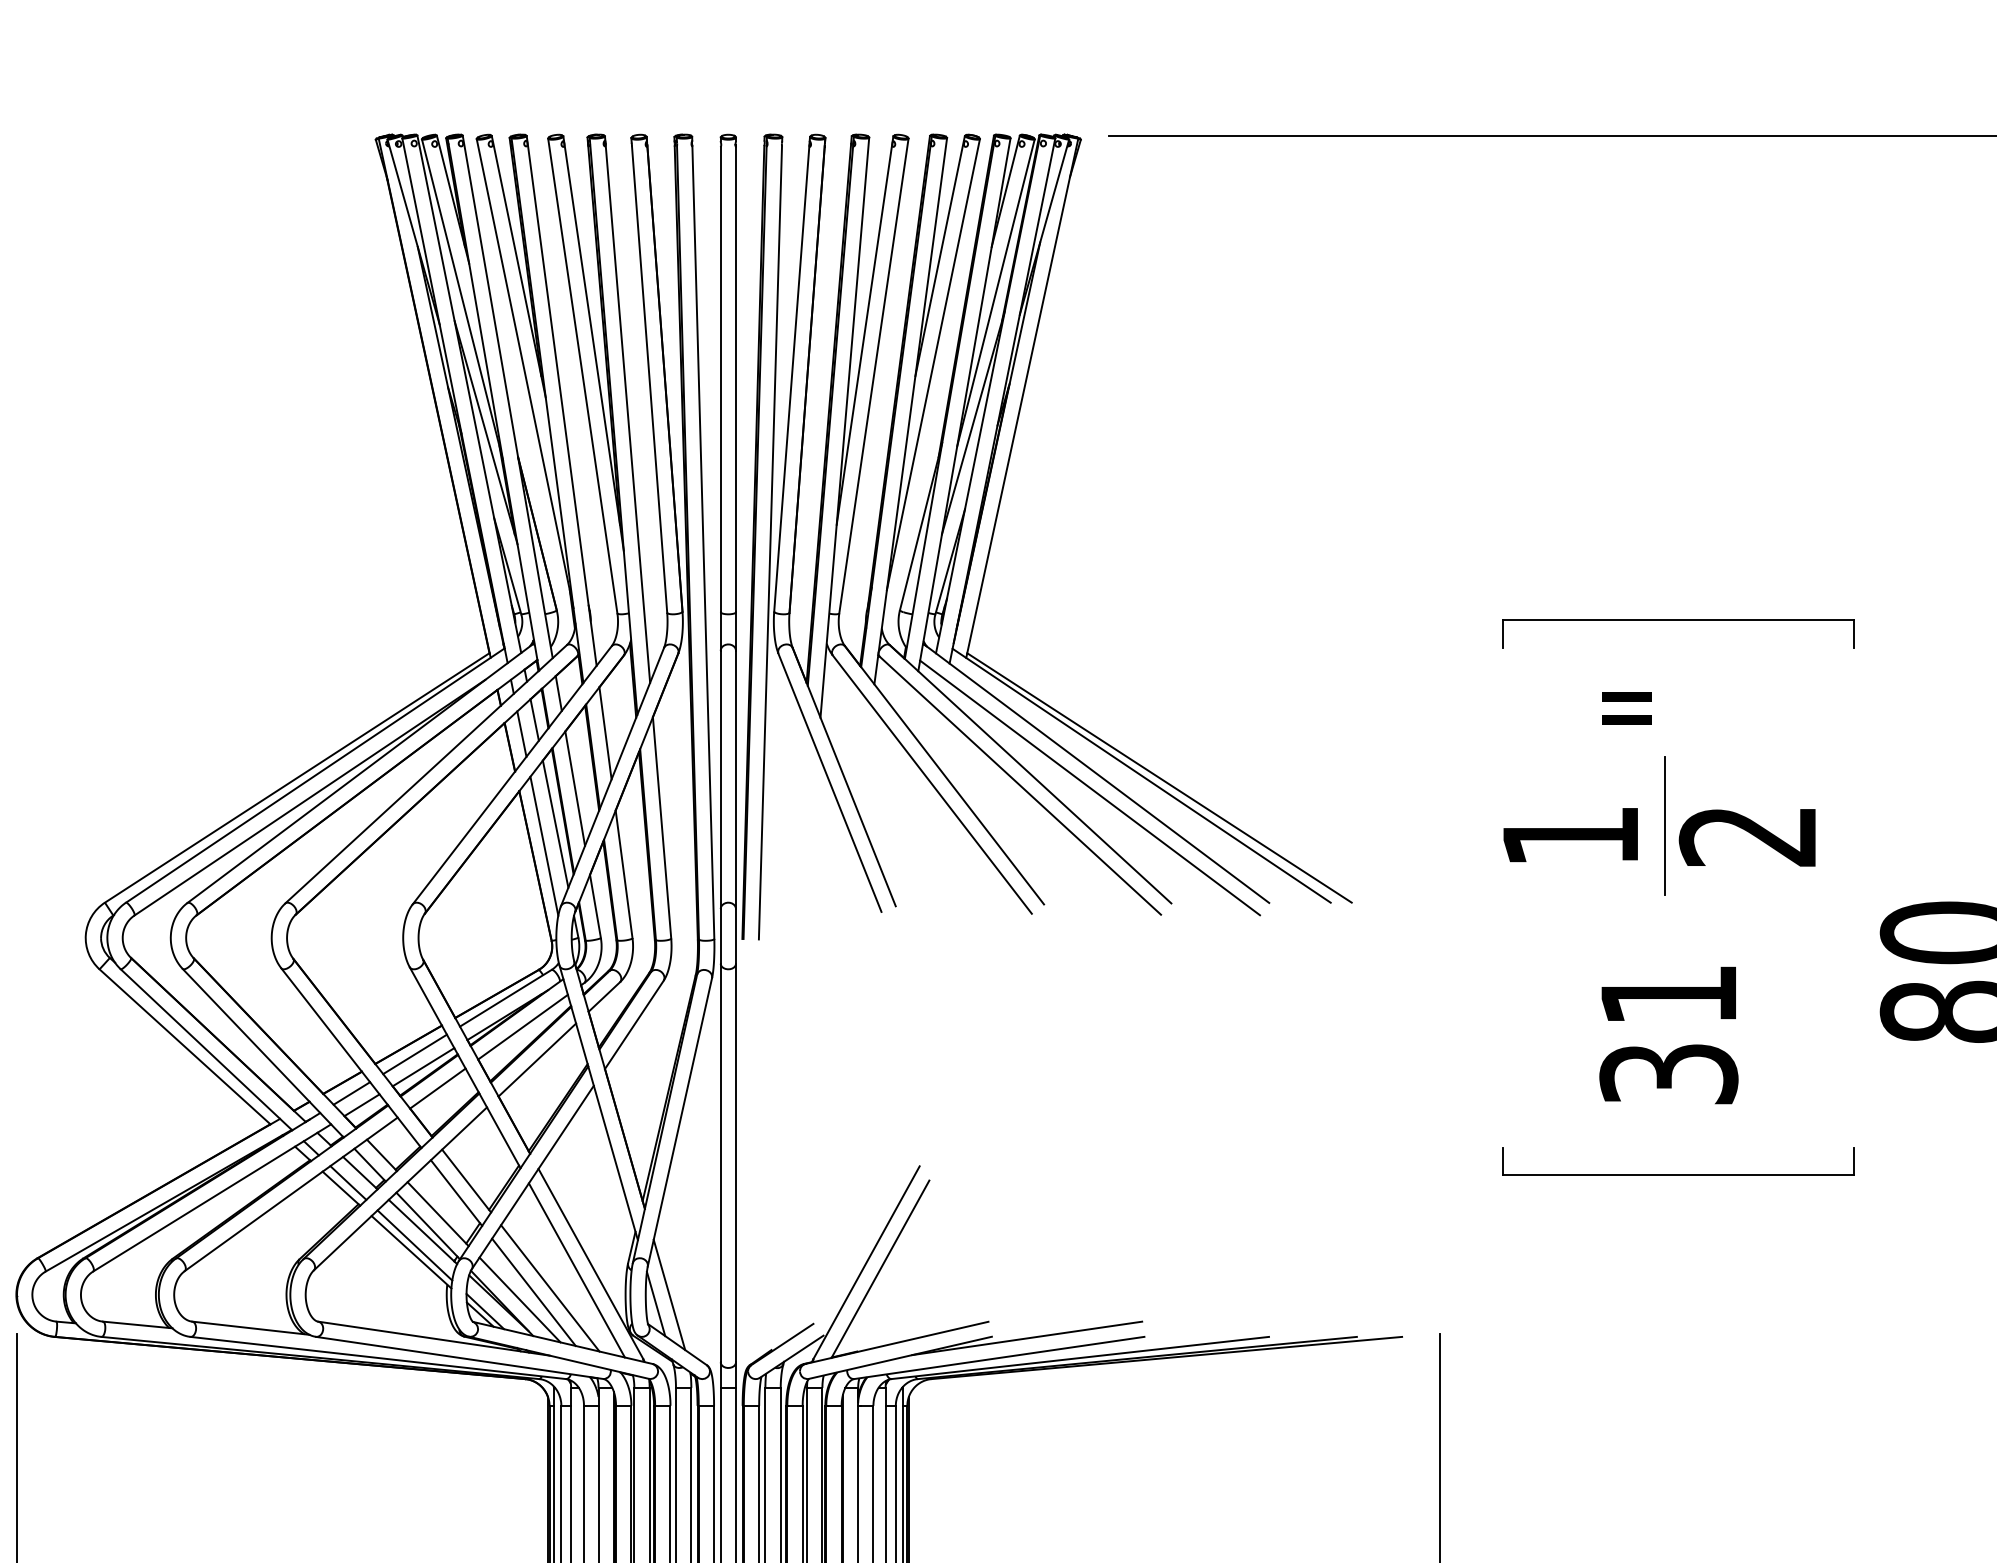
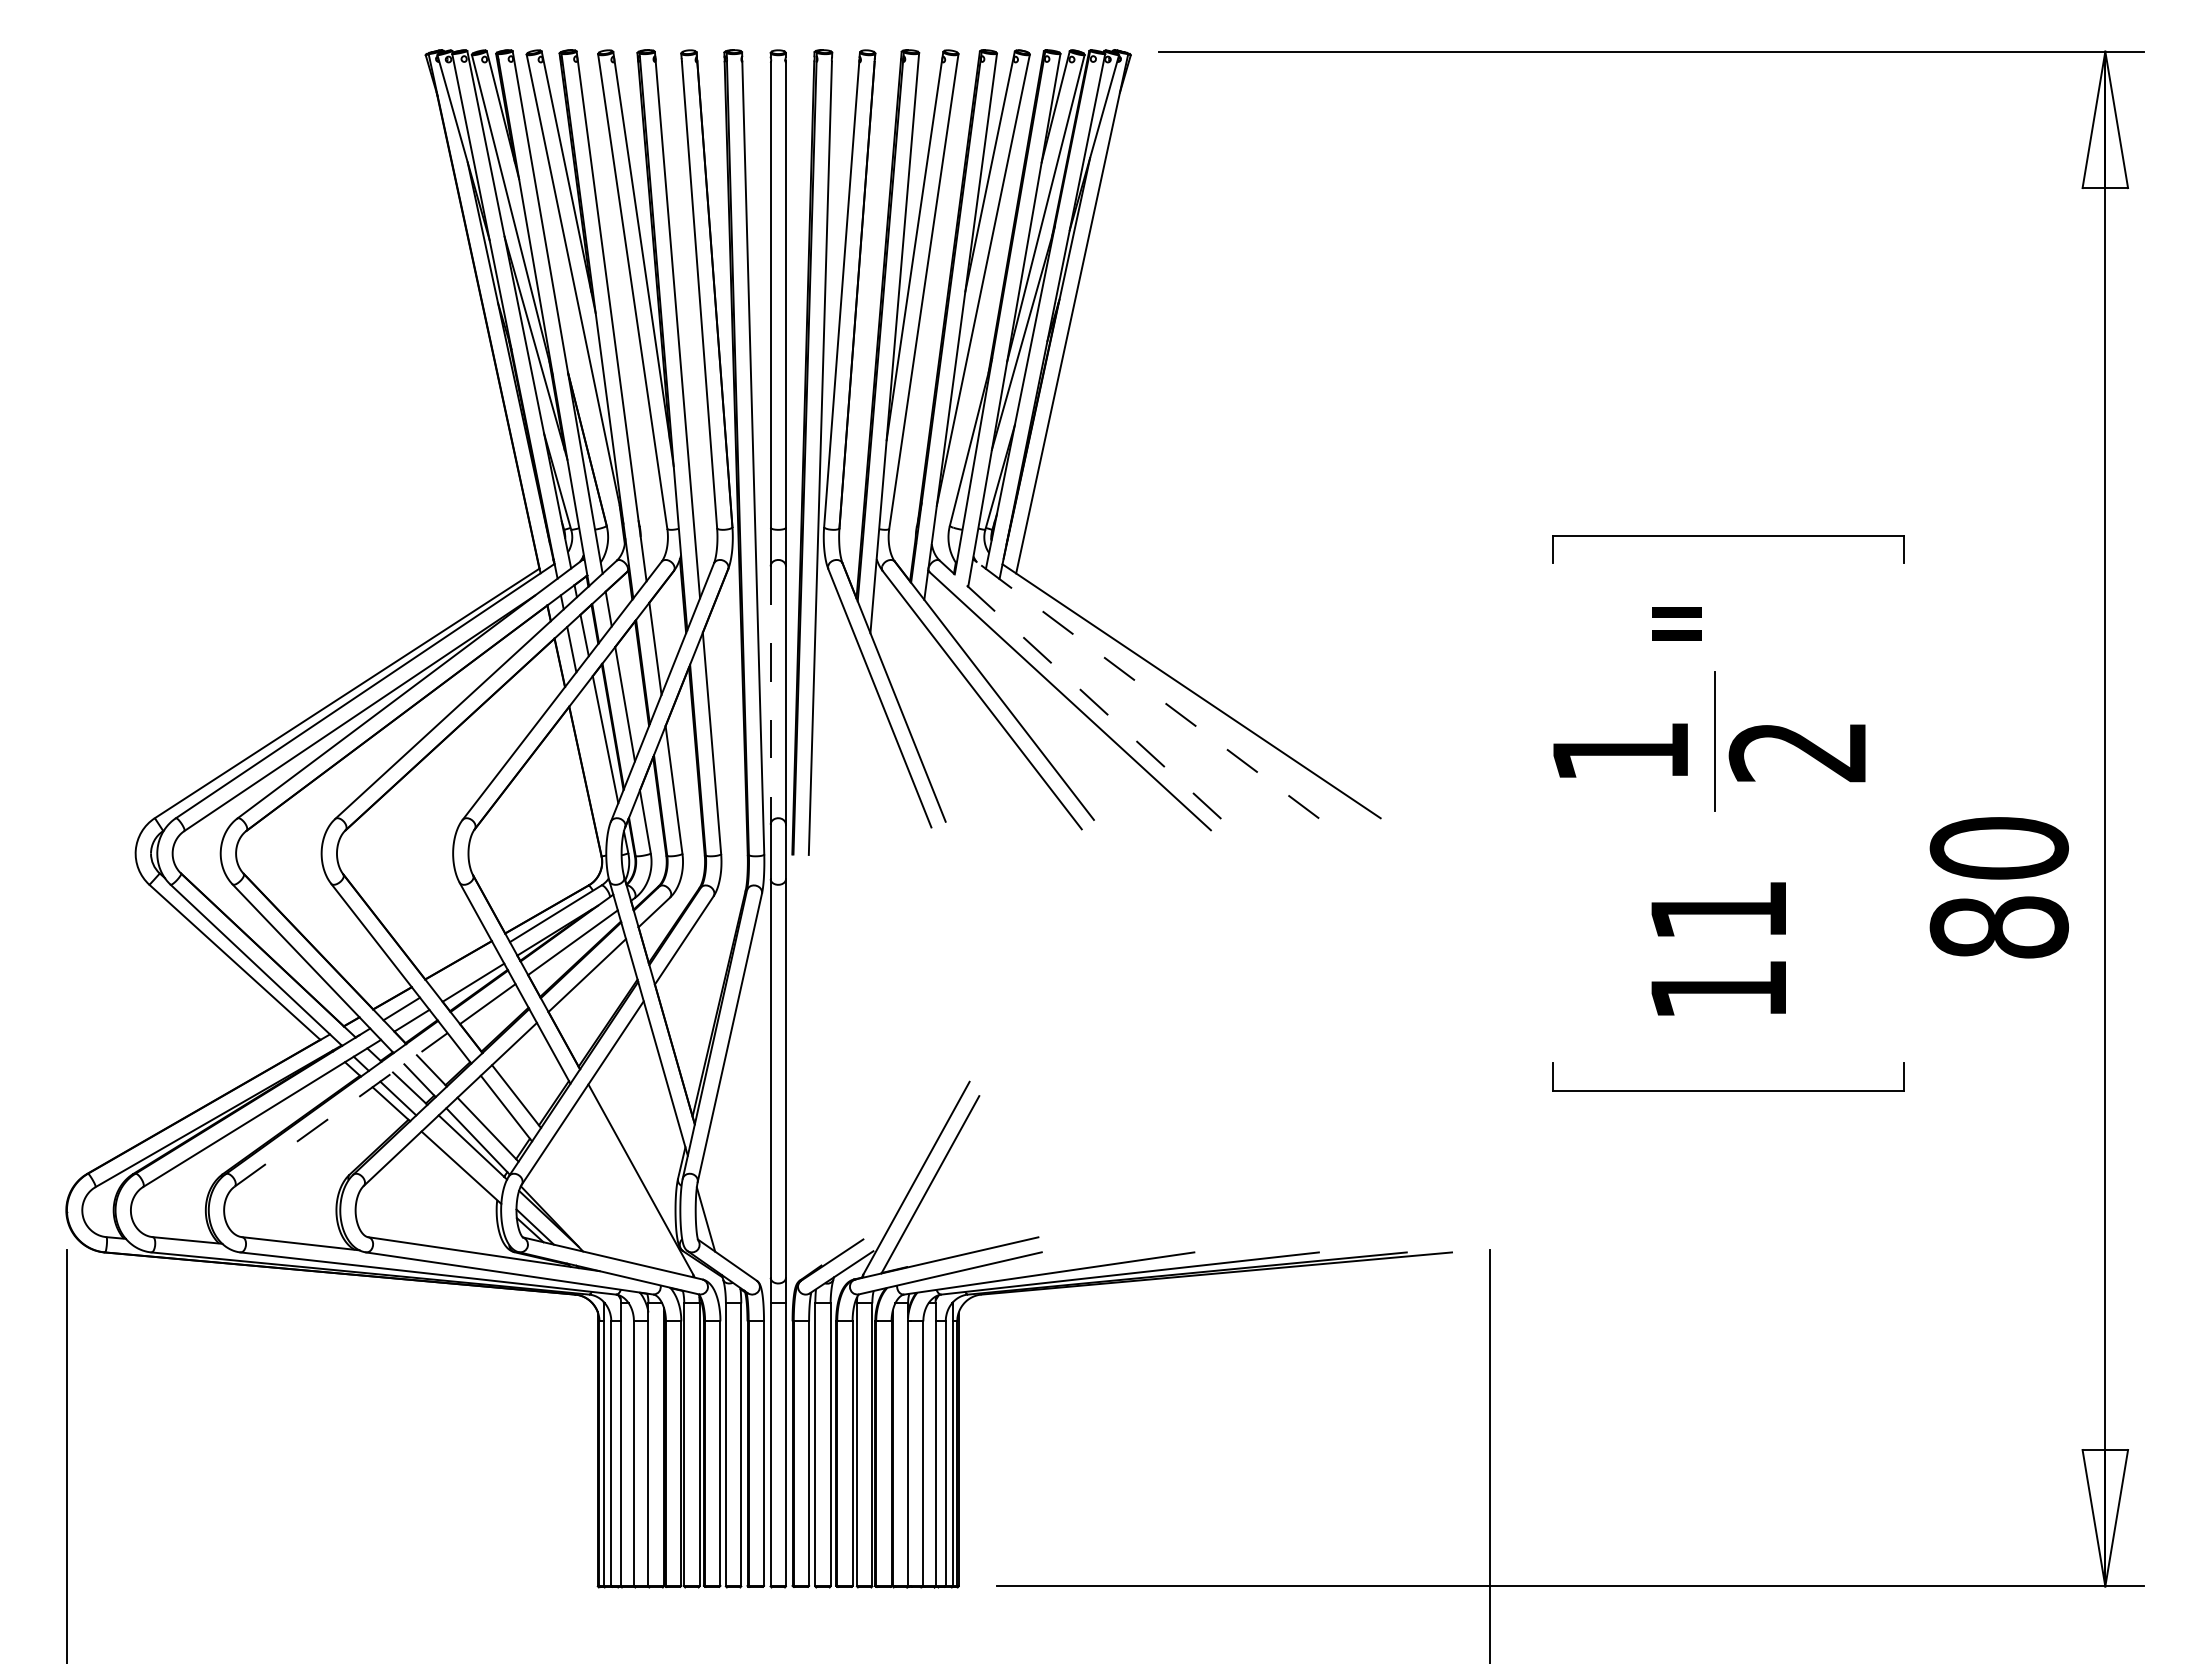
line: (1030, 773) -> (1080, 689), solid -> dashed
line: (1096, 773) -> (1146, 689), solid -> dashed
line: (1159, 777) -> (1209, 693), removed
line: (720, 780) -> (770, 696), solid -> dashed
line: (1089, 787) -> (1139, 703), removed
line: (544, 845) -> (594, 761), removed
line: (414, 1053) -> (464, 969), removed
text: (1668, 1073) -> (1718, 989), 31 -> 11
line: (291, 1193) -> (341, 1109), solid -> dashed
line: (414, 1244) -> (464, 1160), removed
line: (576, 1269) -> (626, 1185), removed
line: (549, 1287) -> (599, 1203), removed
line: (533, 1291) -> (583, 1207), removed
line: (669, 1294) -> (719, 1210), removed
line: (519, 1299) -> (569, 1215), removed
line: (1027, 1337) -> (1077, 1253), removed

